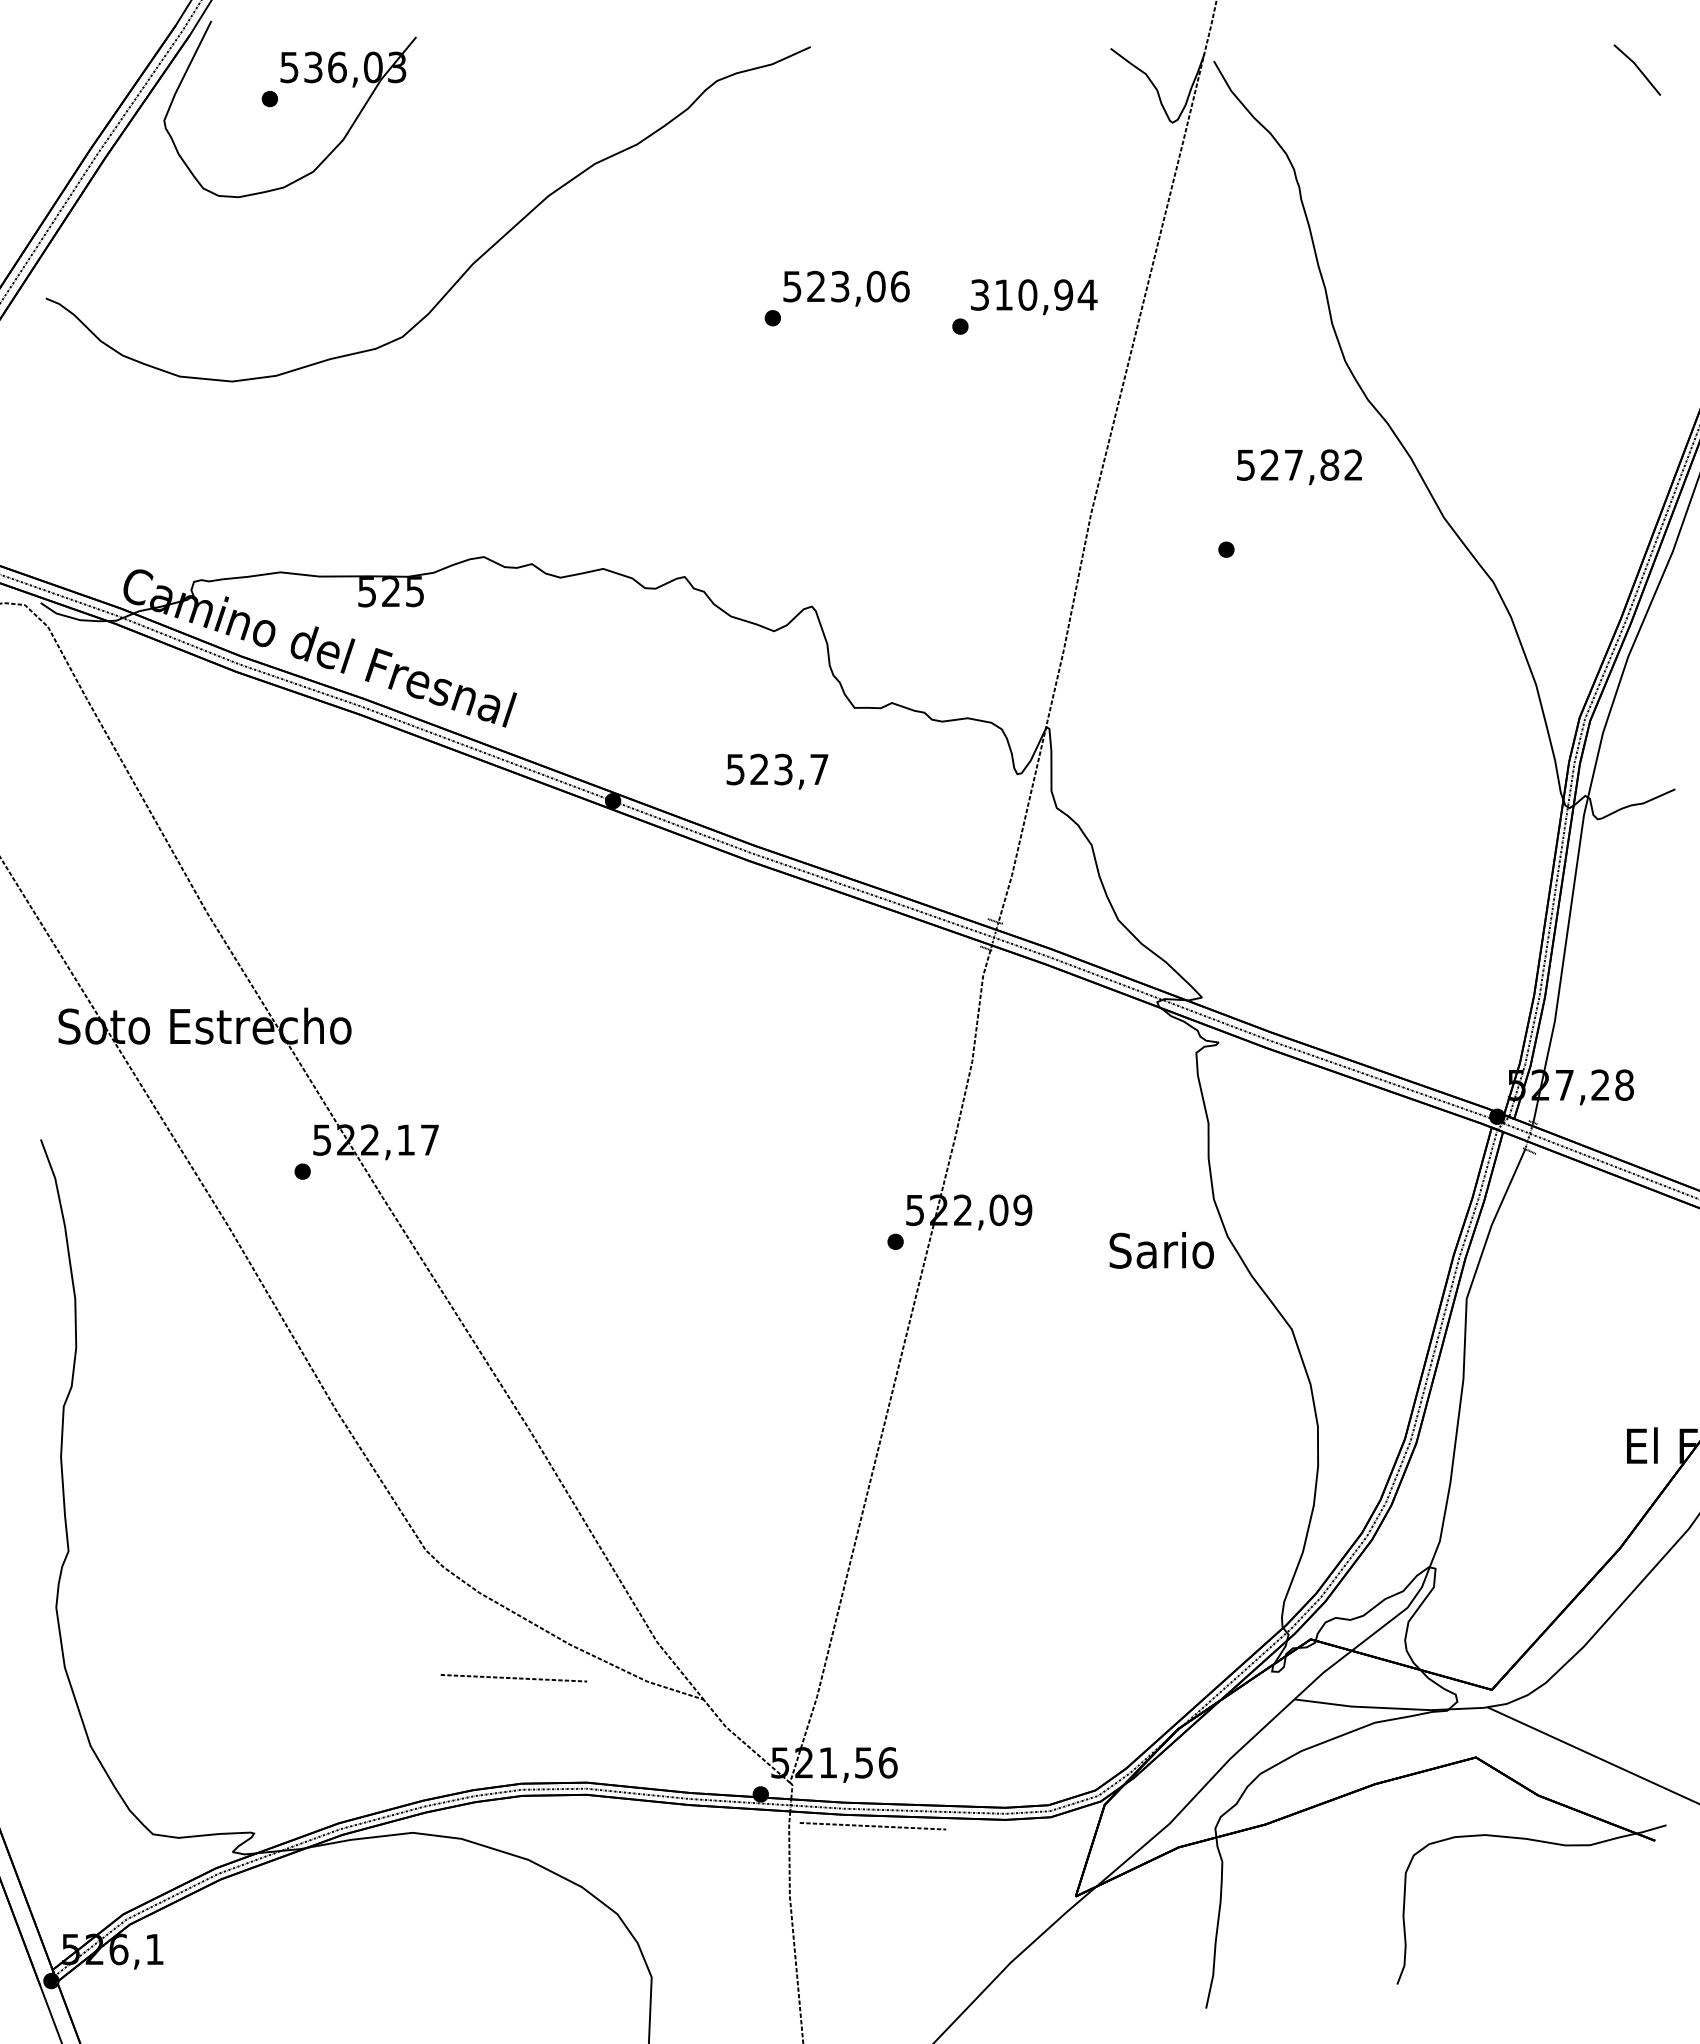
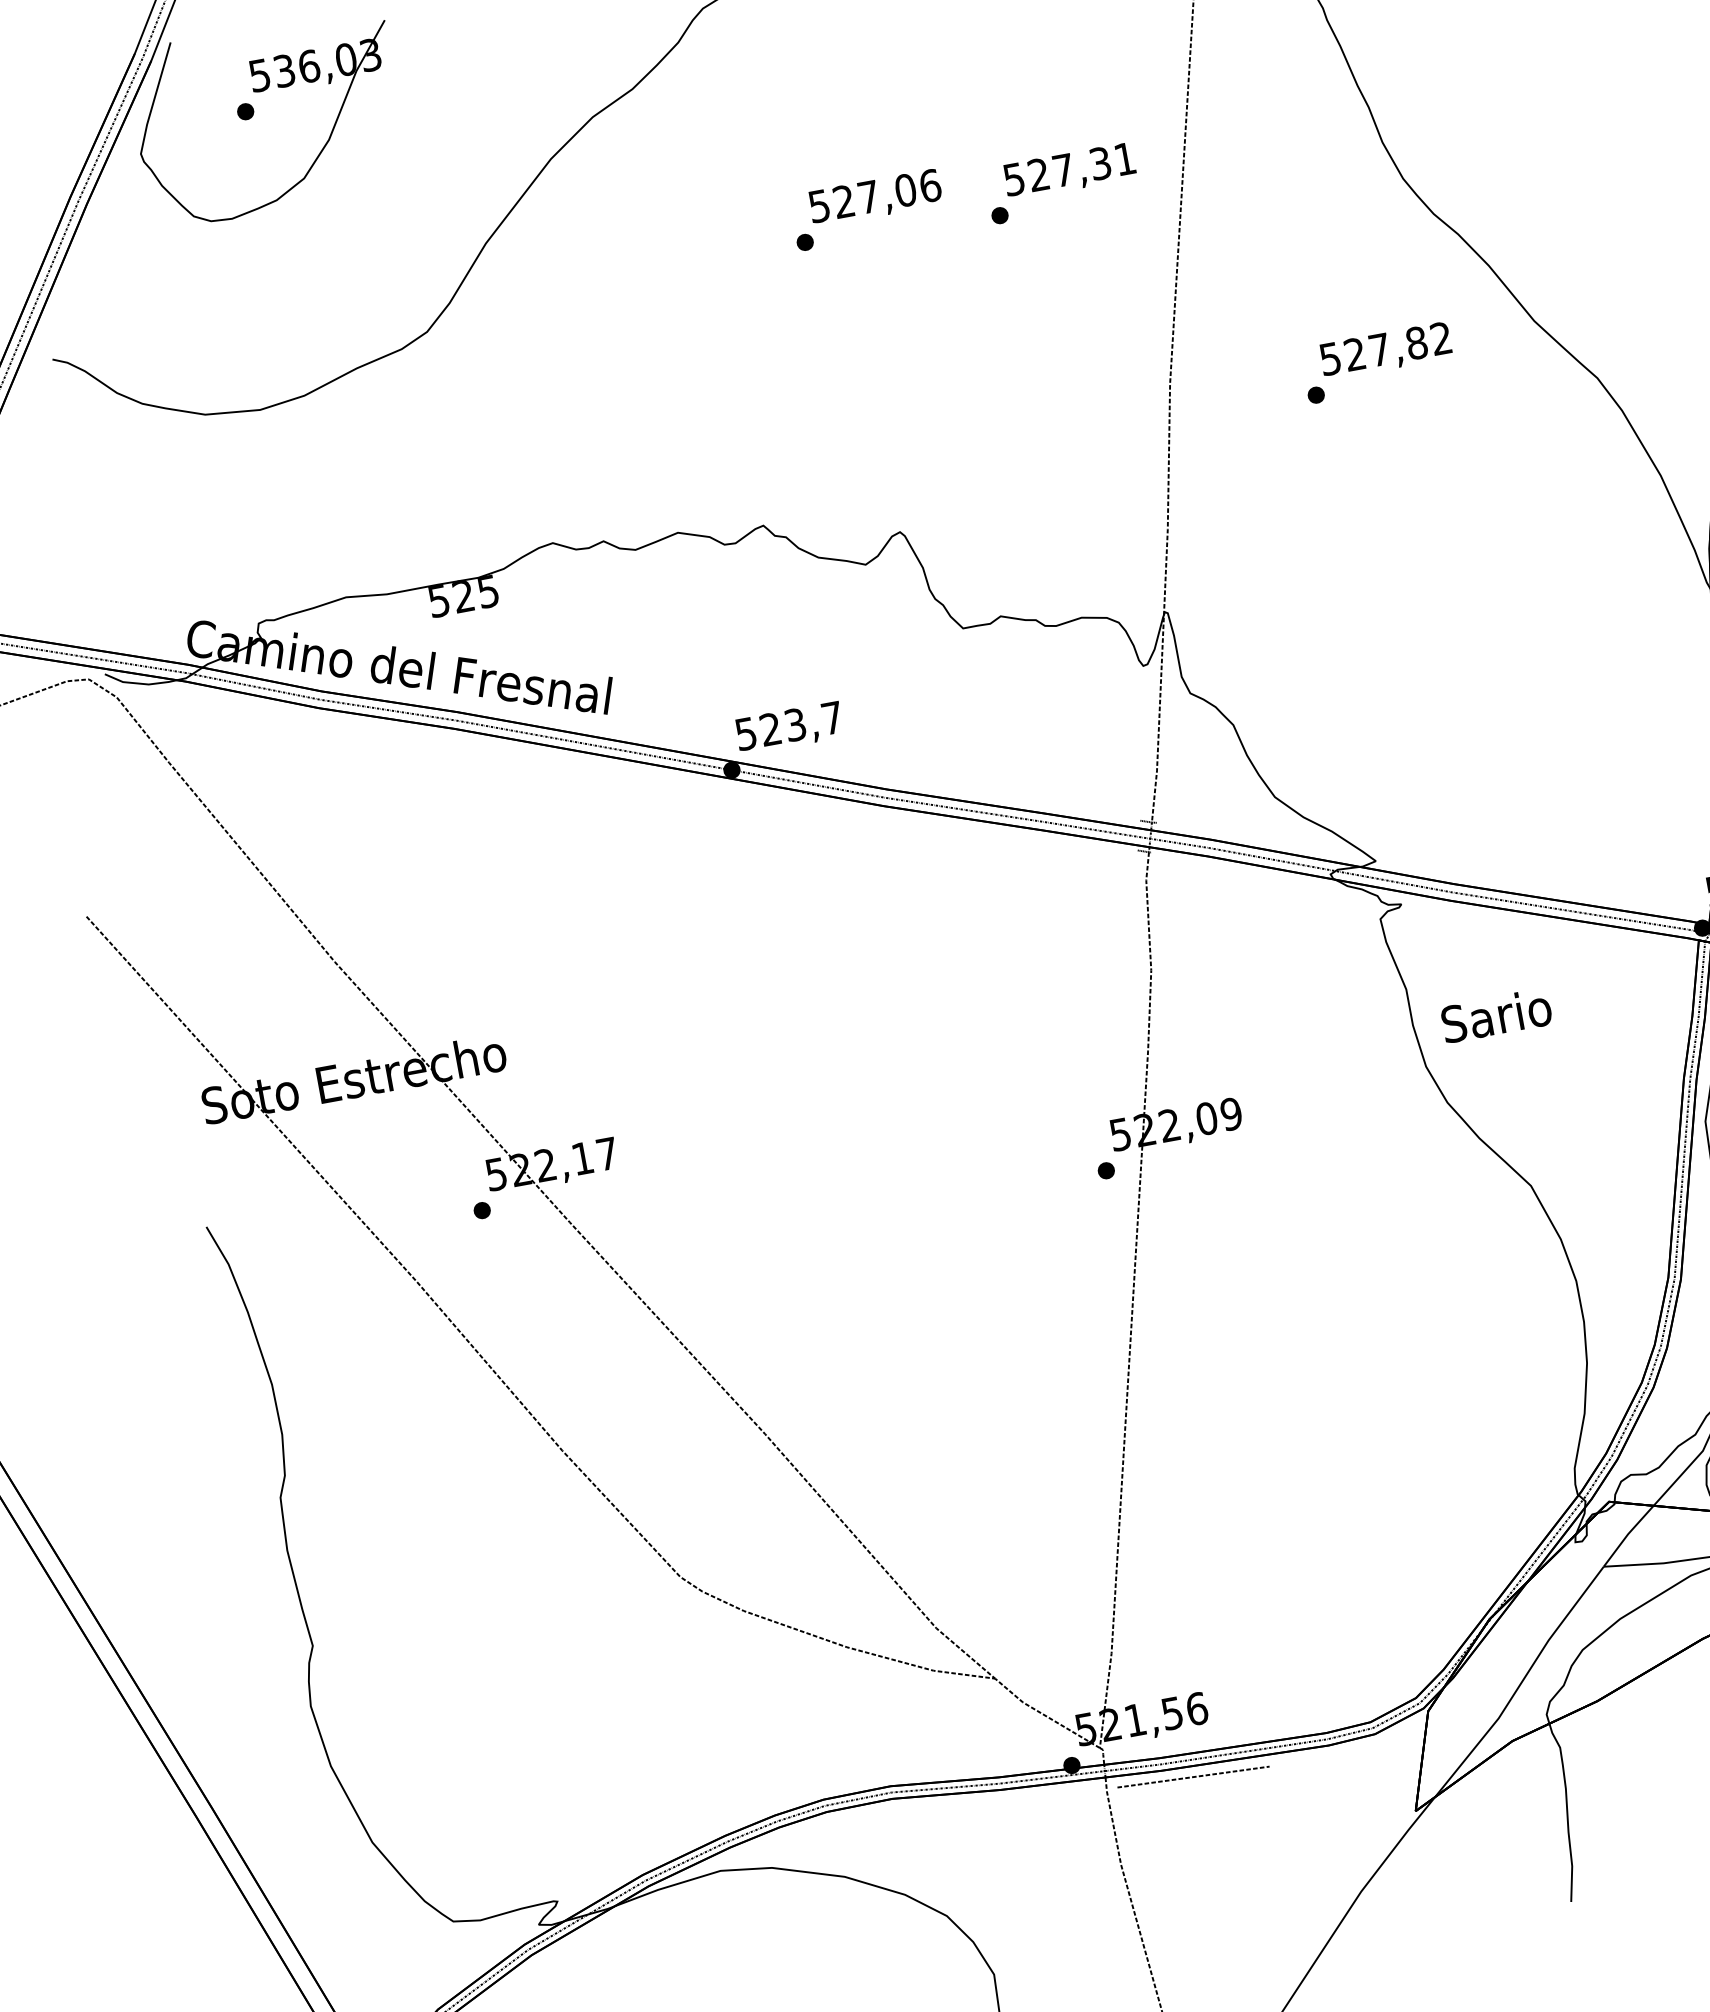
text: (840, 286) -> (868, 196), 523,06 -> 527,06
text: (1034, 294) -> (1070, 168), 310,94 -> 527,31
text: (1299, 467) -> (1386, 351), moved
text: (777, 771) -> (789, 728), moved
text: (1161, 1250) -> (1496, 1015), moved
line: (513, 1678) -> (795, 1692), removed

